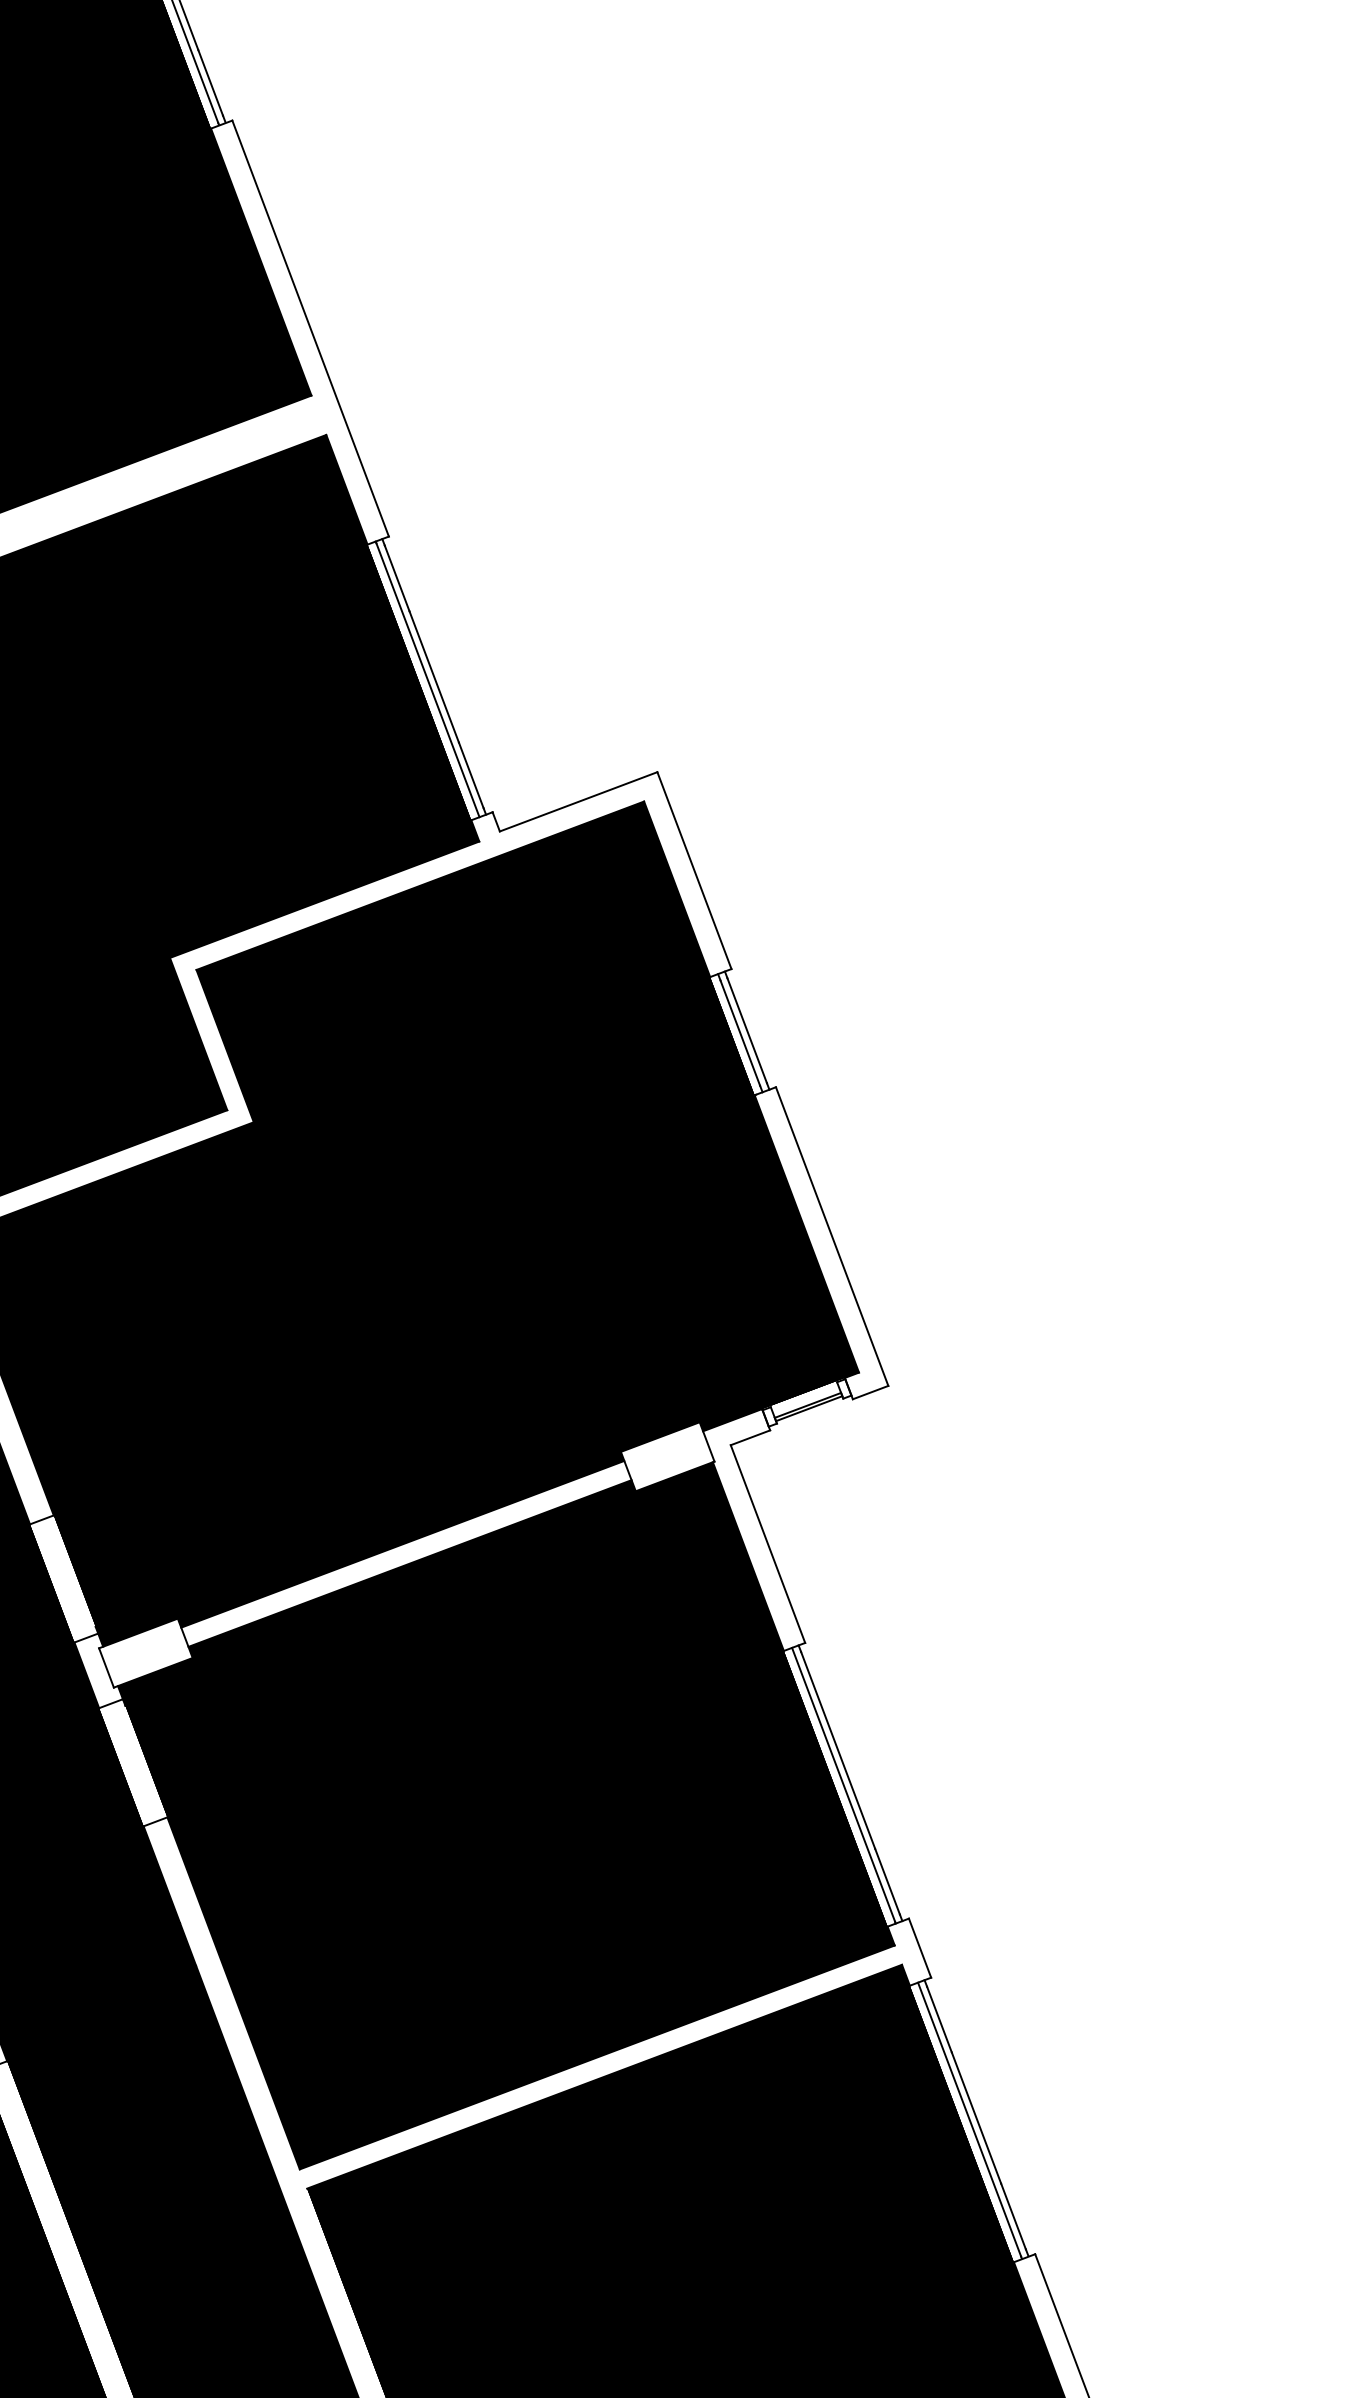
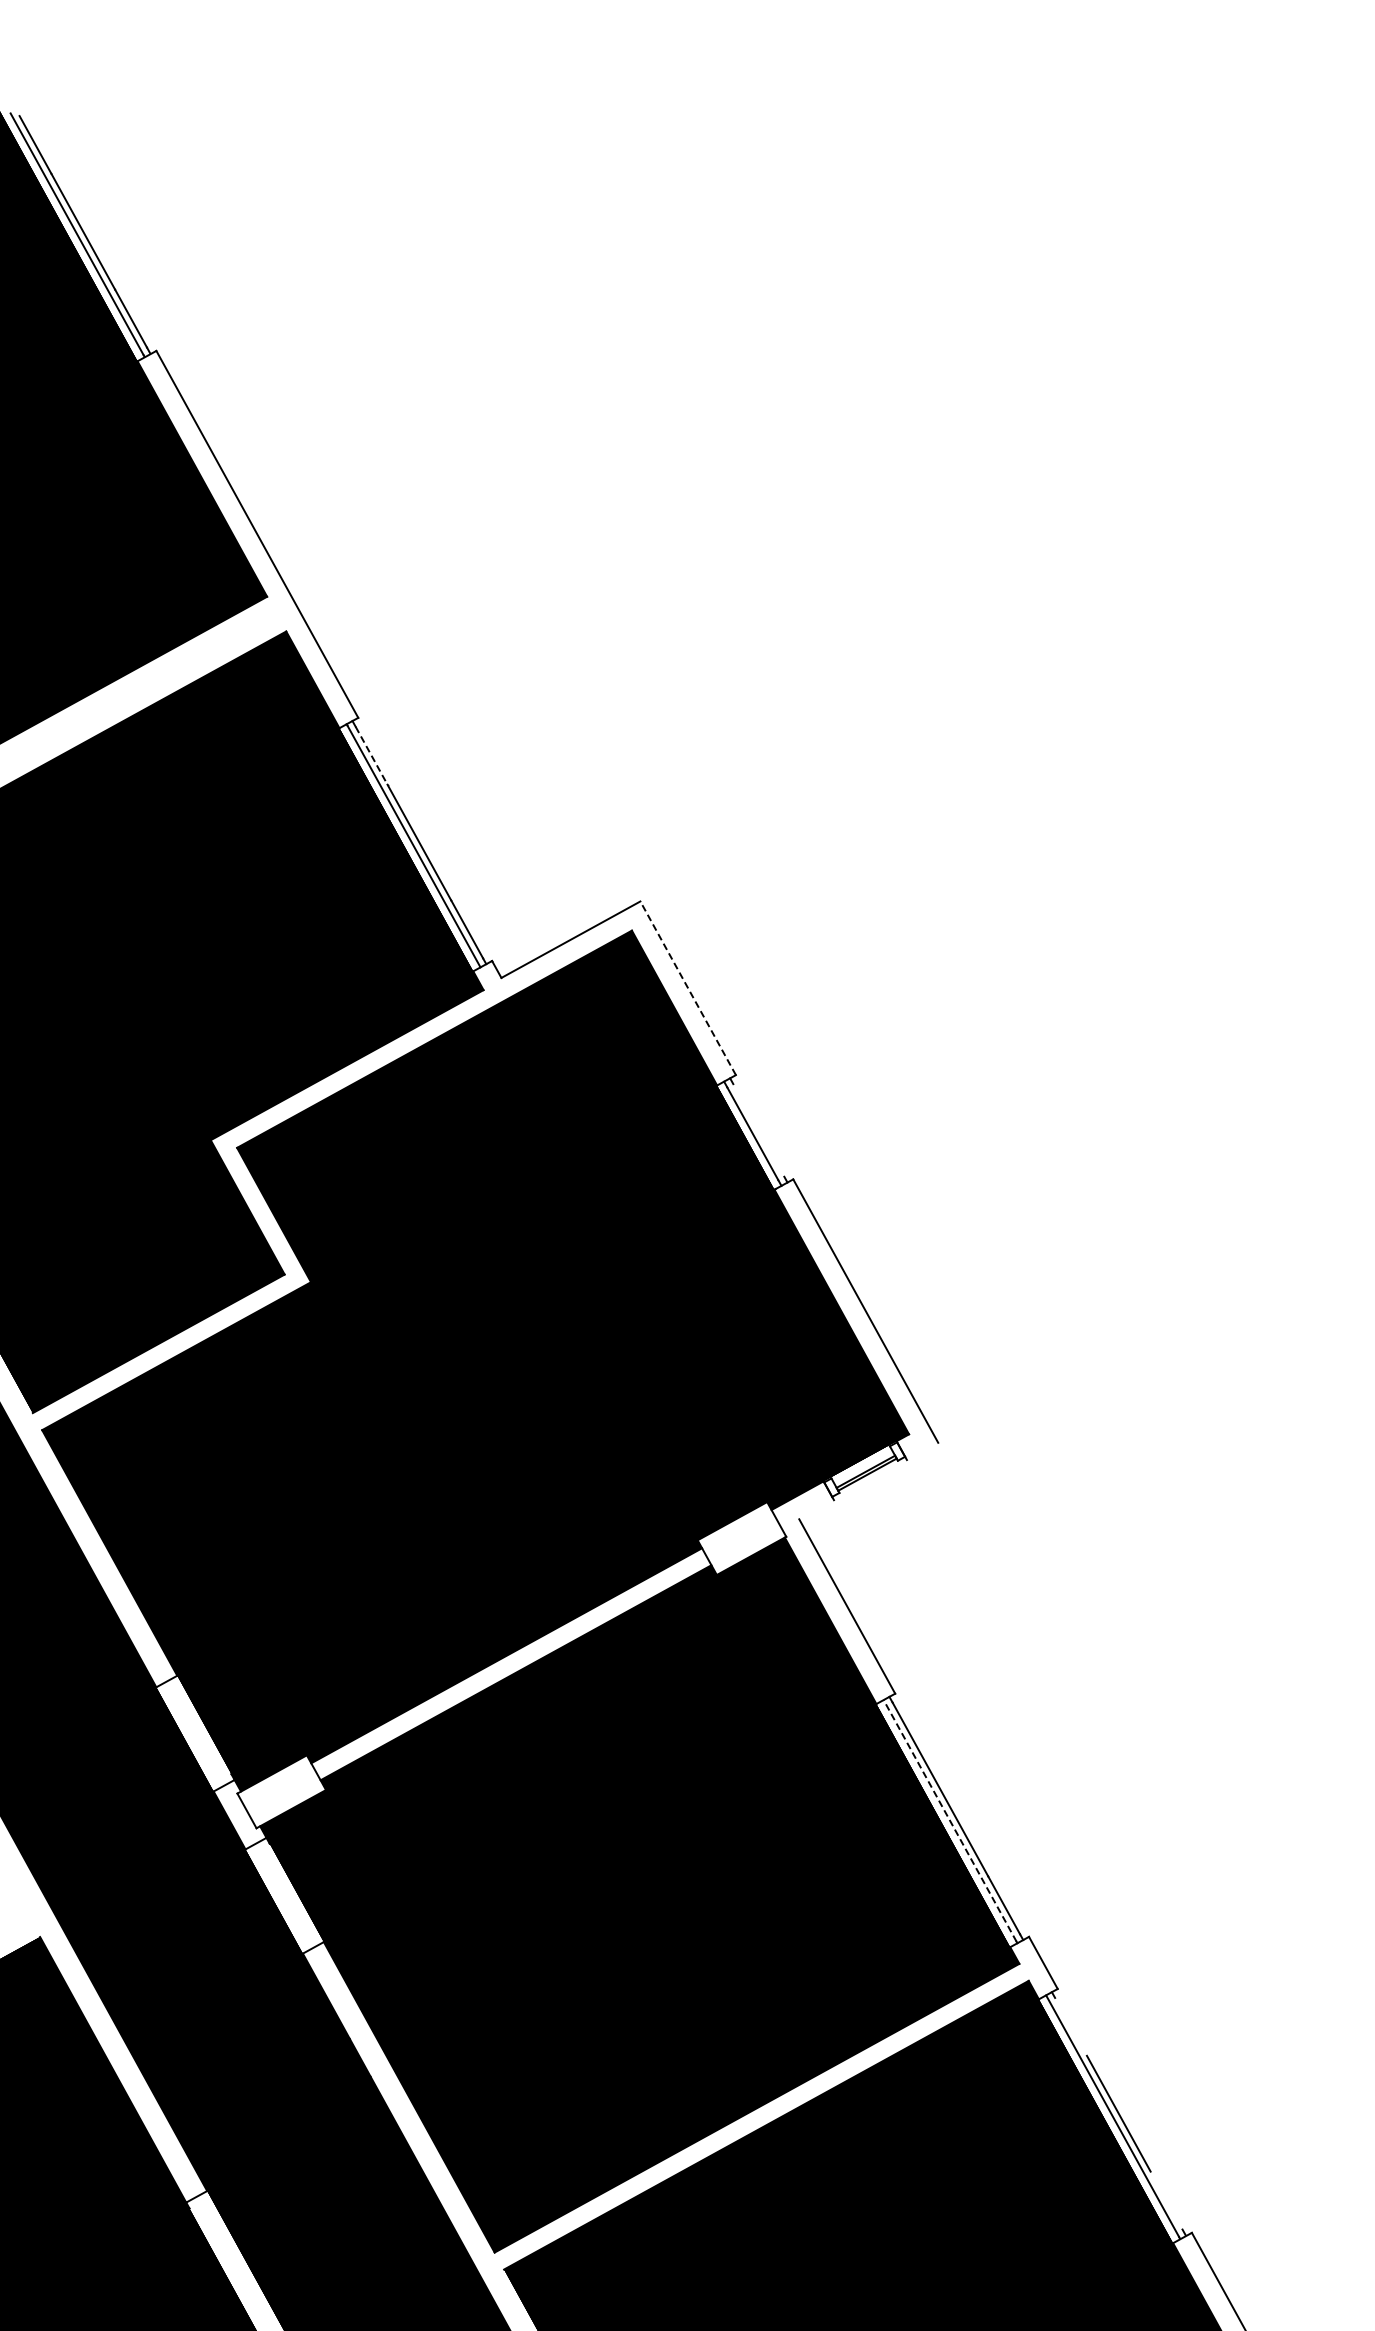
line: (396, 579) -> (371, 756), solid -> dashed
line: (693, 869) -> (687, 987), solid -> dashed
line: (746, 1030) -> (758, 1130), removed
line: (870, 1392) -> (922, 1451), removed
line: (750, 1437) -> (816, 1509), removed
line: (844, 1784) -> (950, 1820), solid -> dashed
line: (938, 2019) -> (1070, 2026), removed
line: (1013, 2216) -> (1166, 2200), removed

